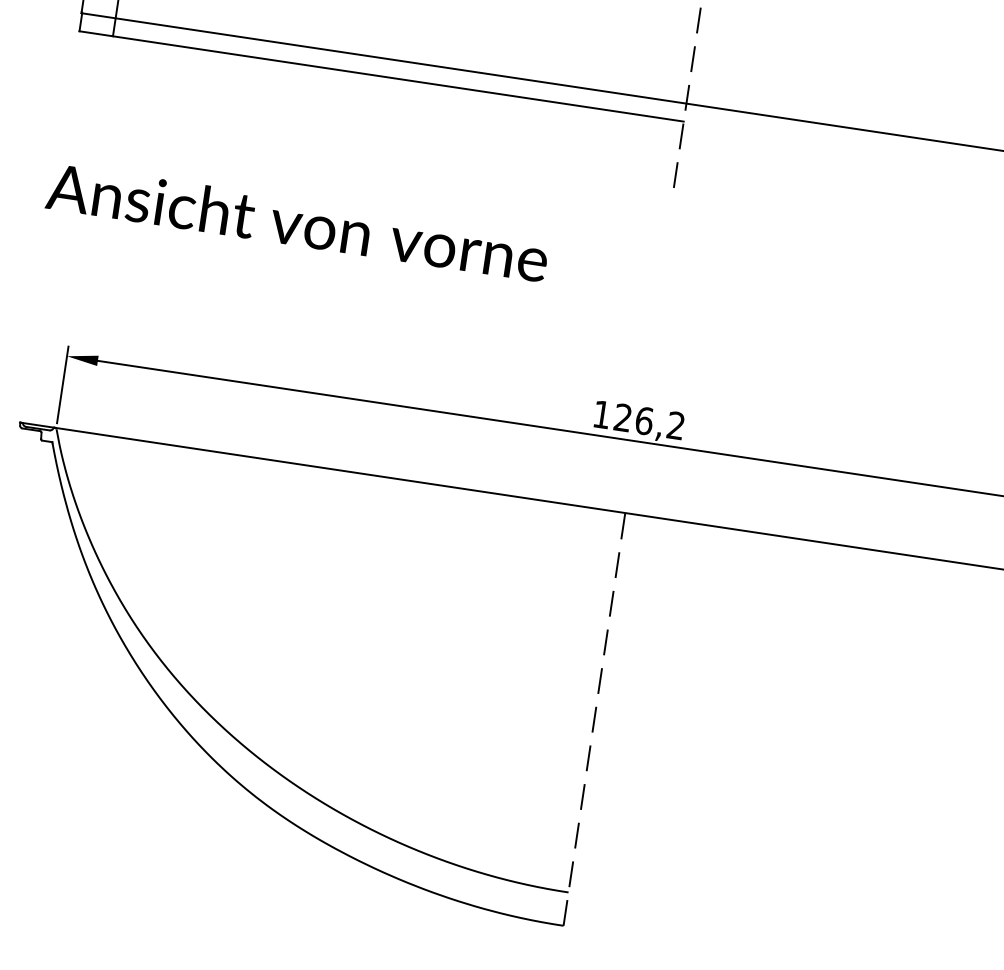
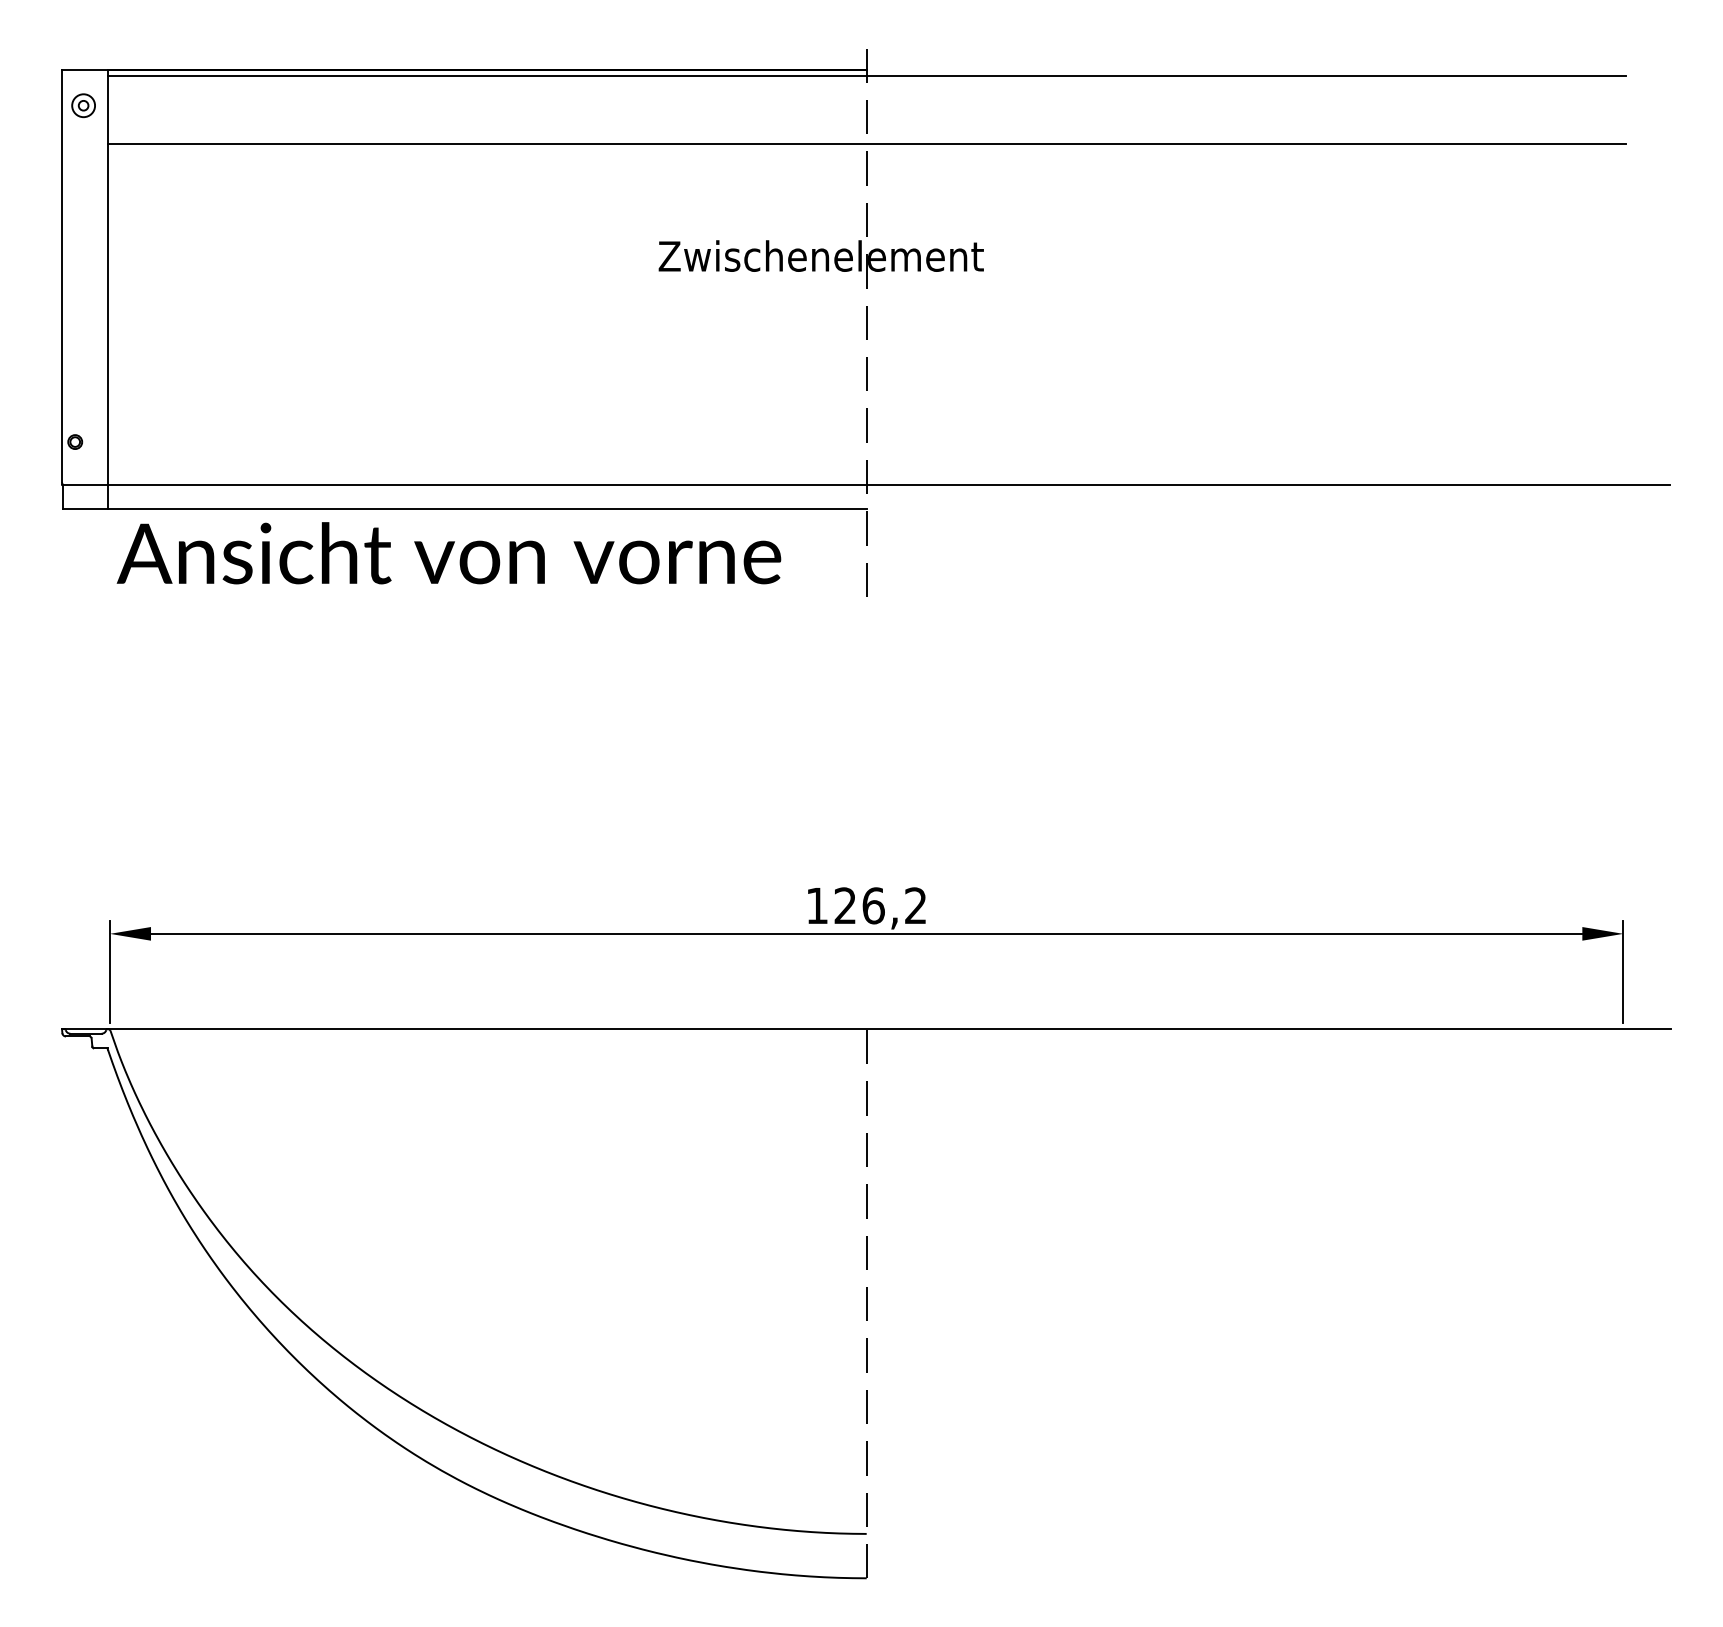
text: (297, 222) -> (448, 553), moved

